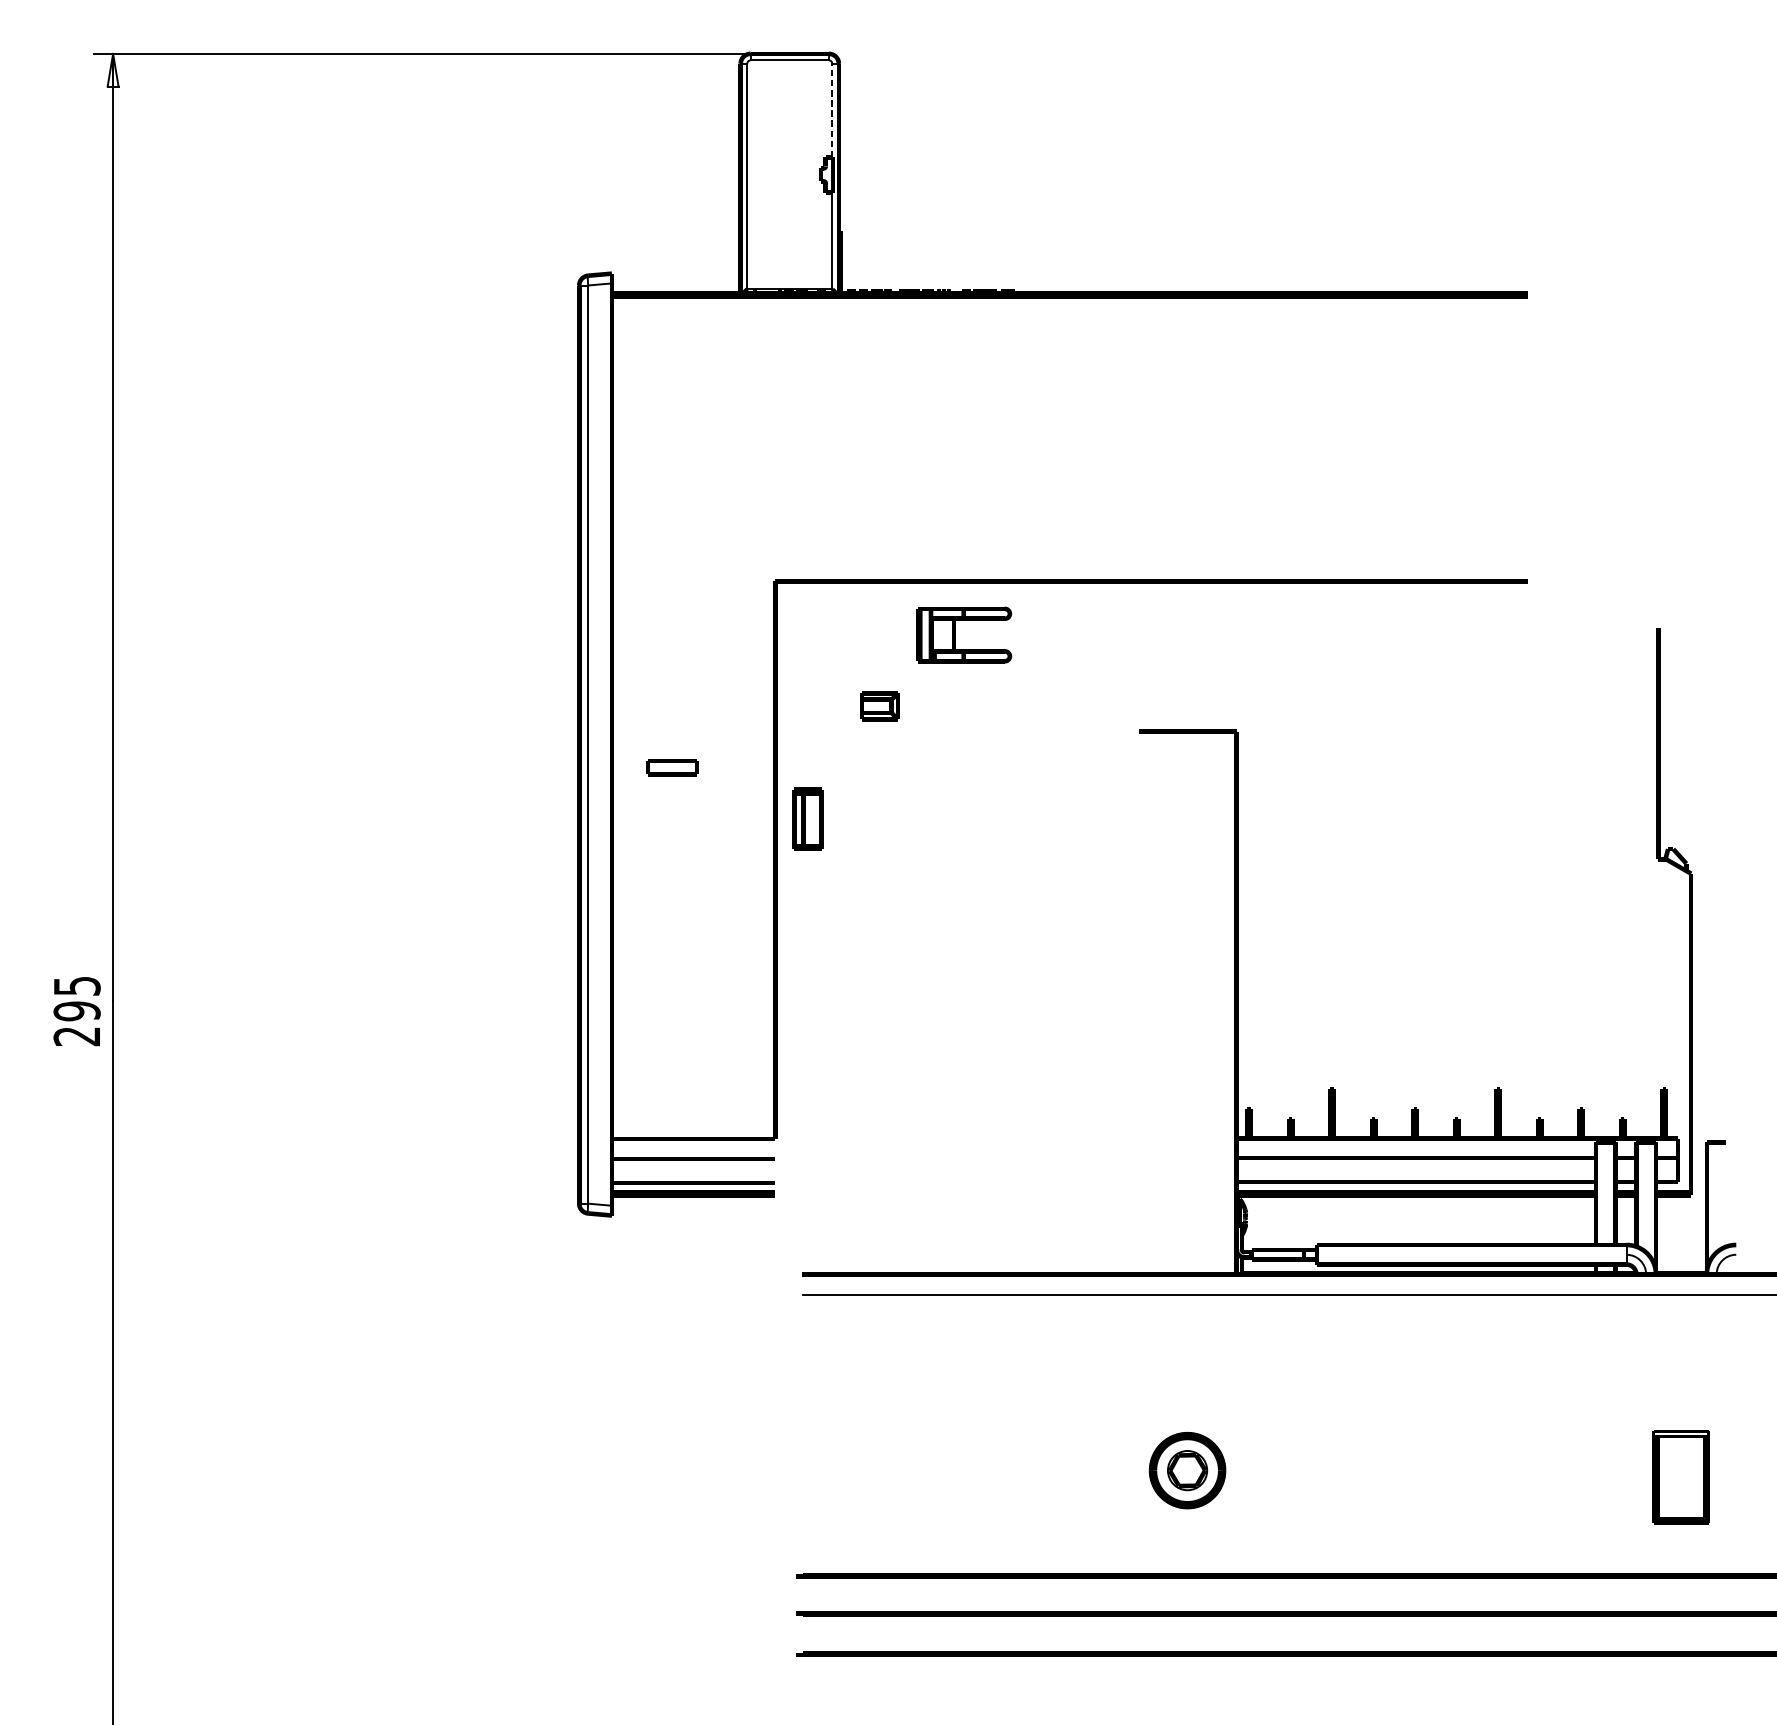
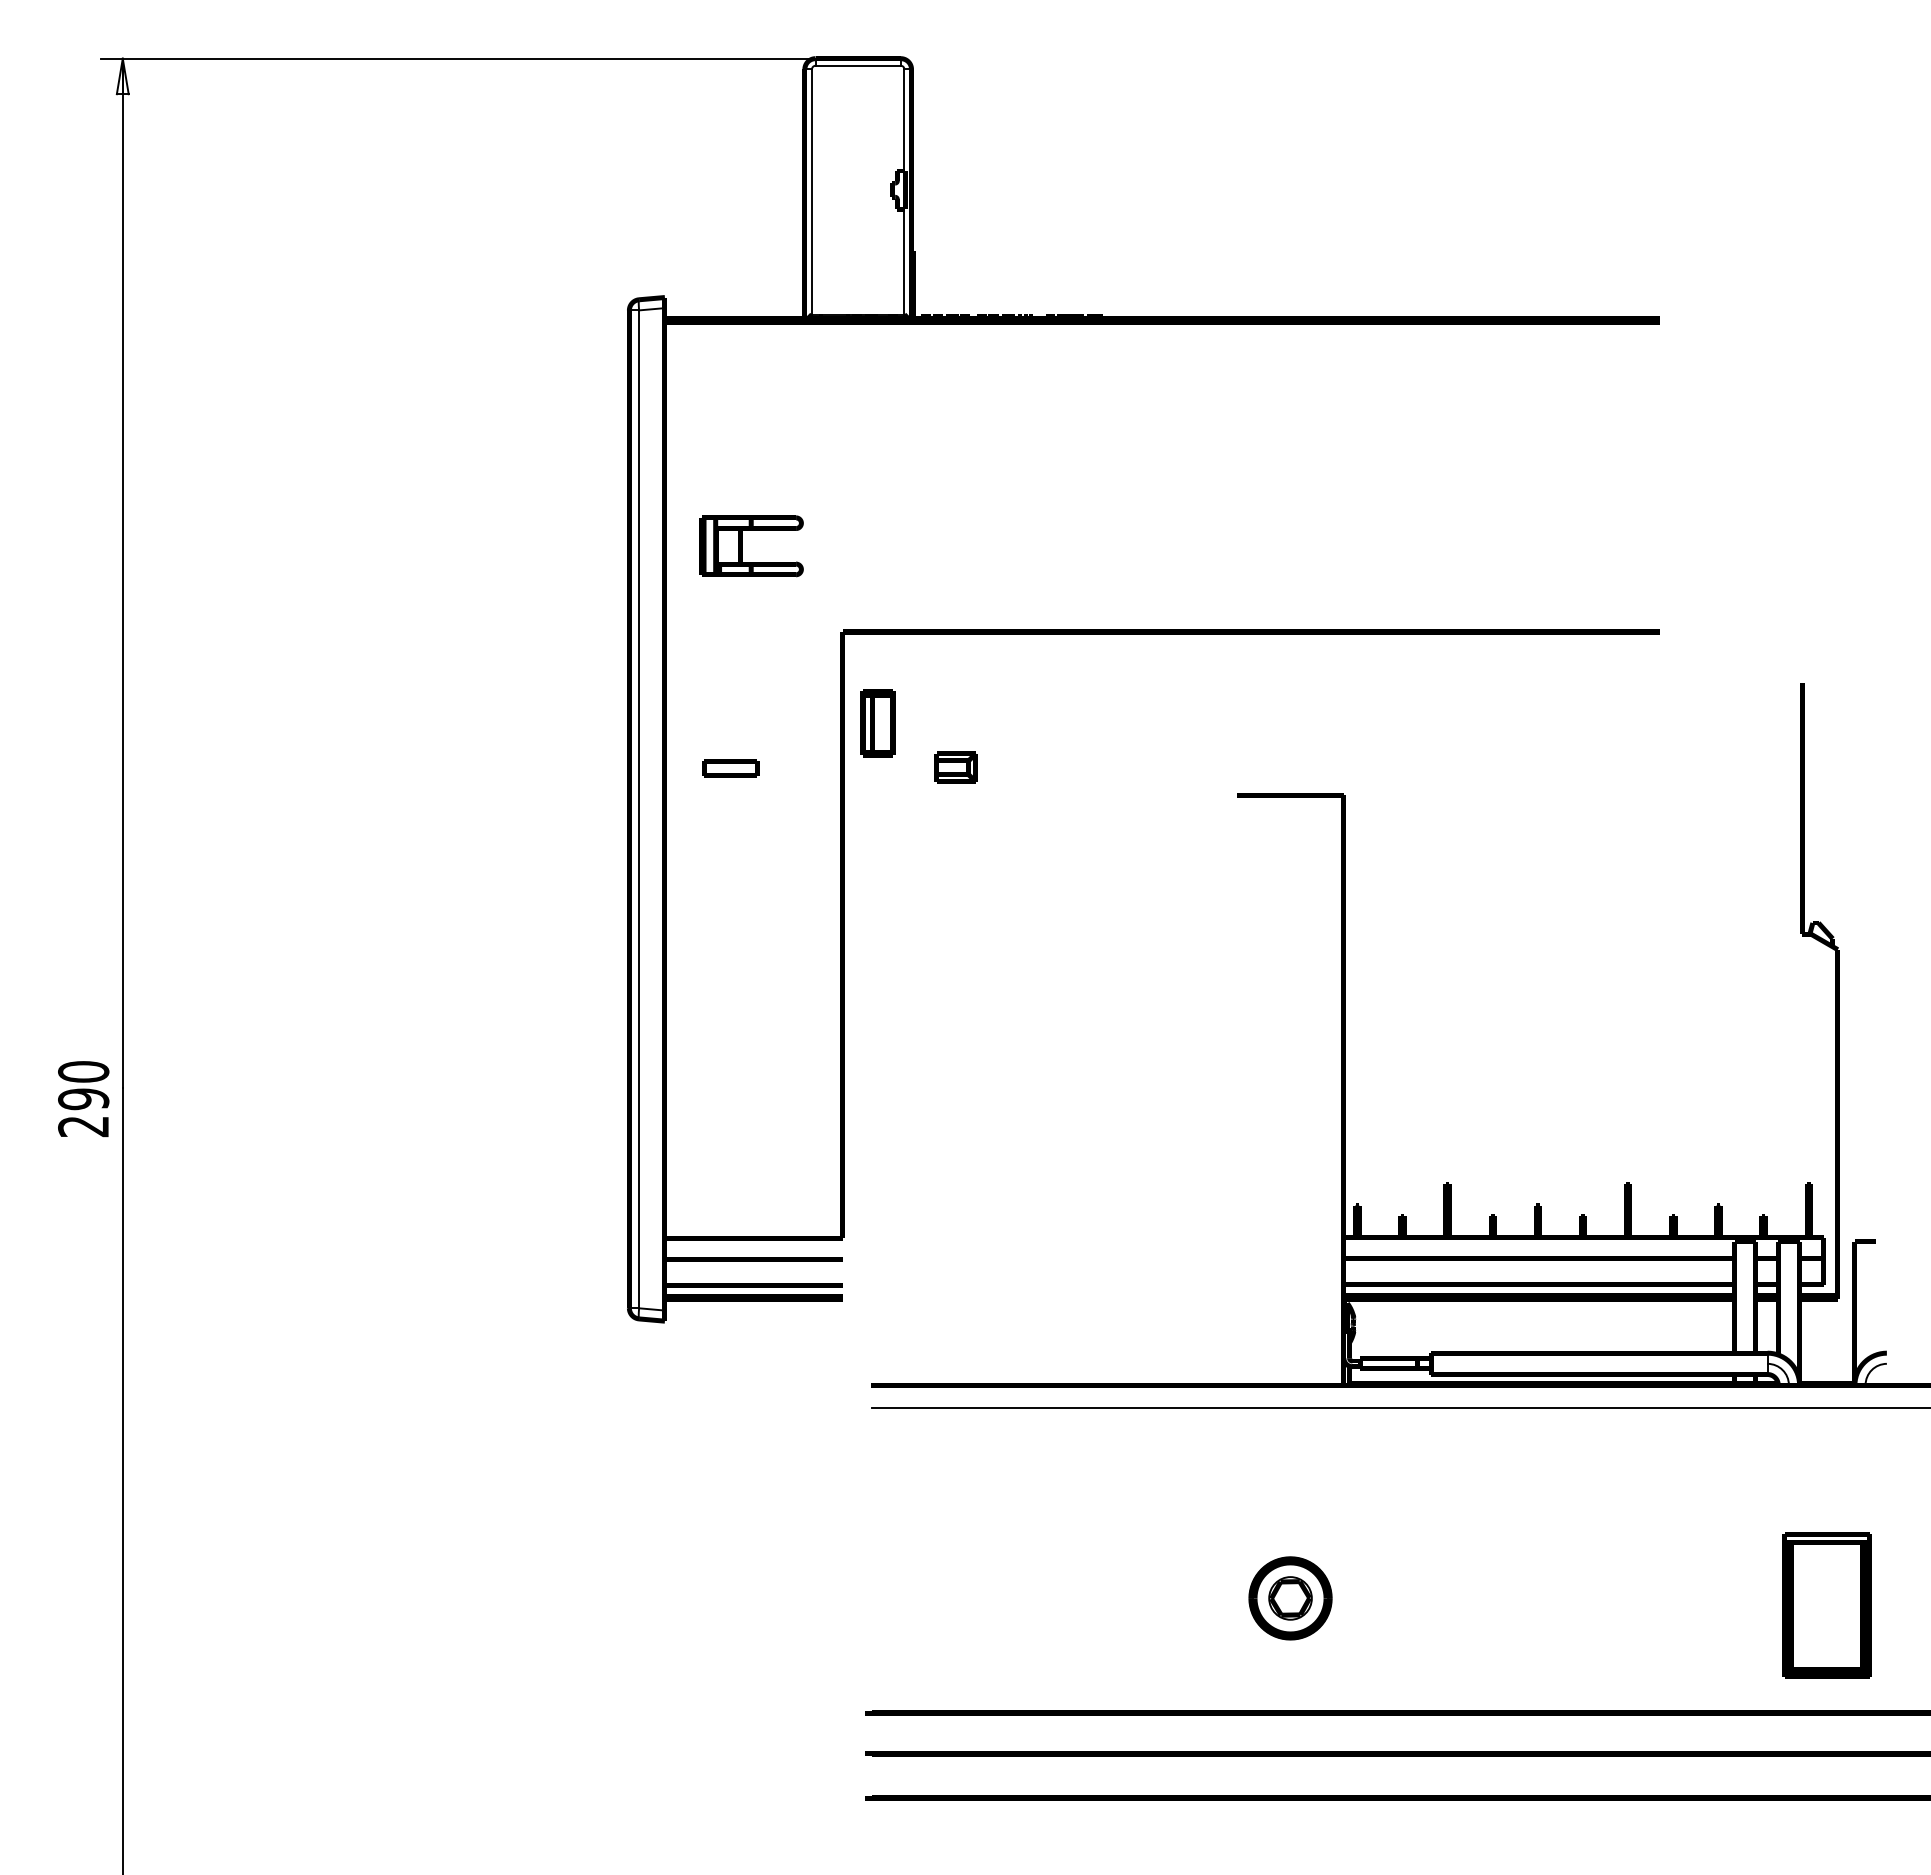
line: (832, 110) -> (904, 120), dashed -> solid
part: (955, 635) -> (742, 546), moved
part: (672, 767) -> (730, 768), moved
part: (807, 819) -> (877, 723), moved
text: (76, 985) -> (83, 1071), 295 -> 290
part: (1680, 1477) -> (1826, 1605), size x1.43

